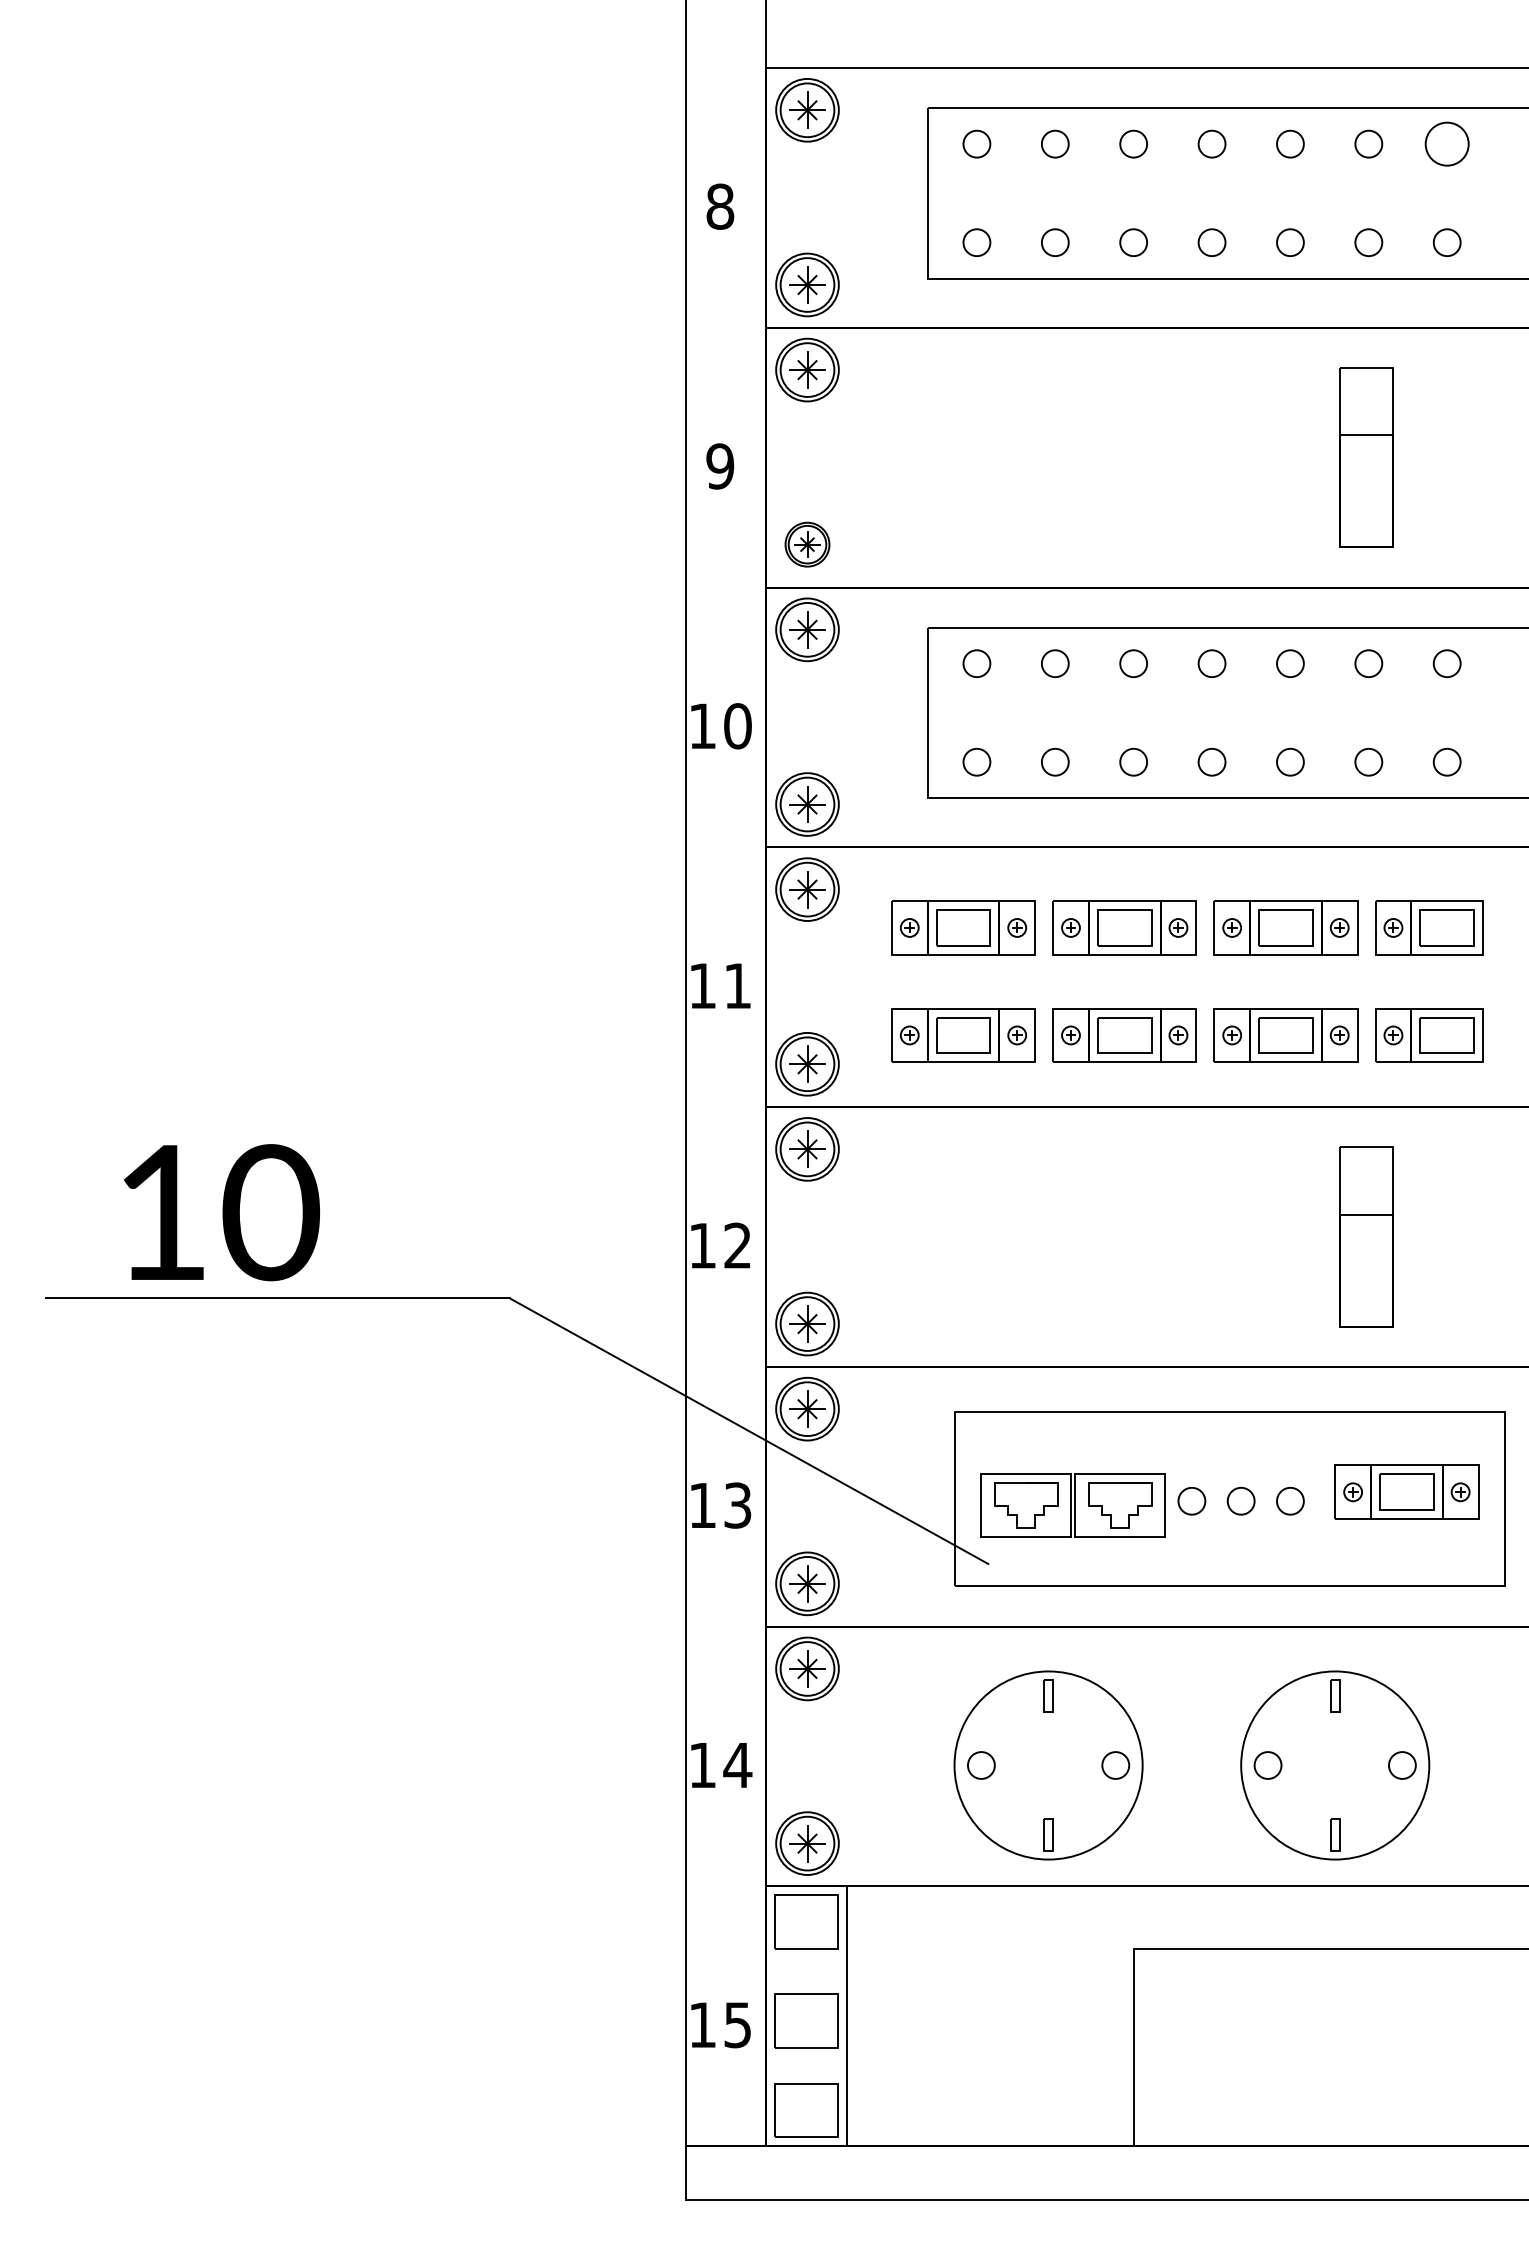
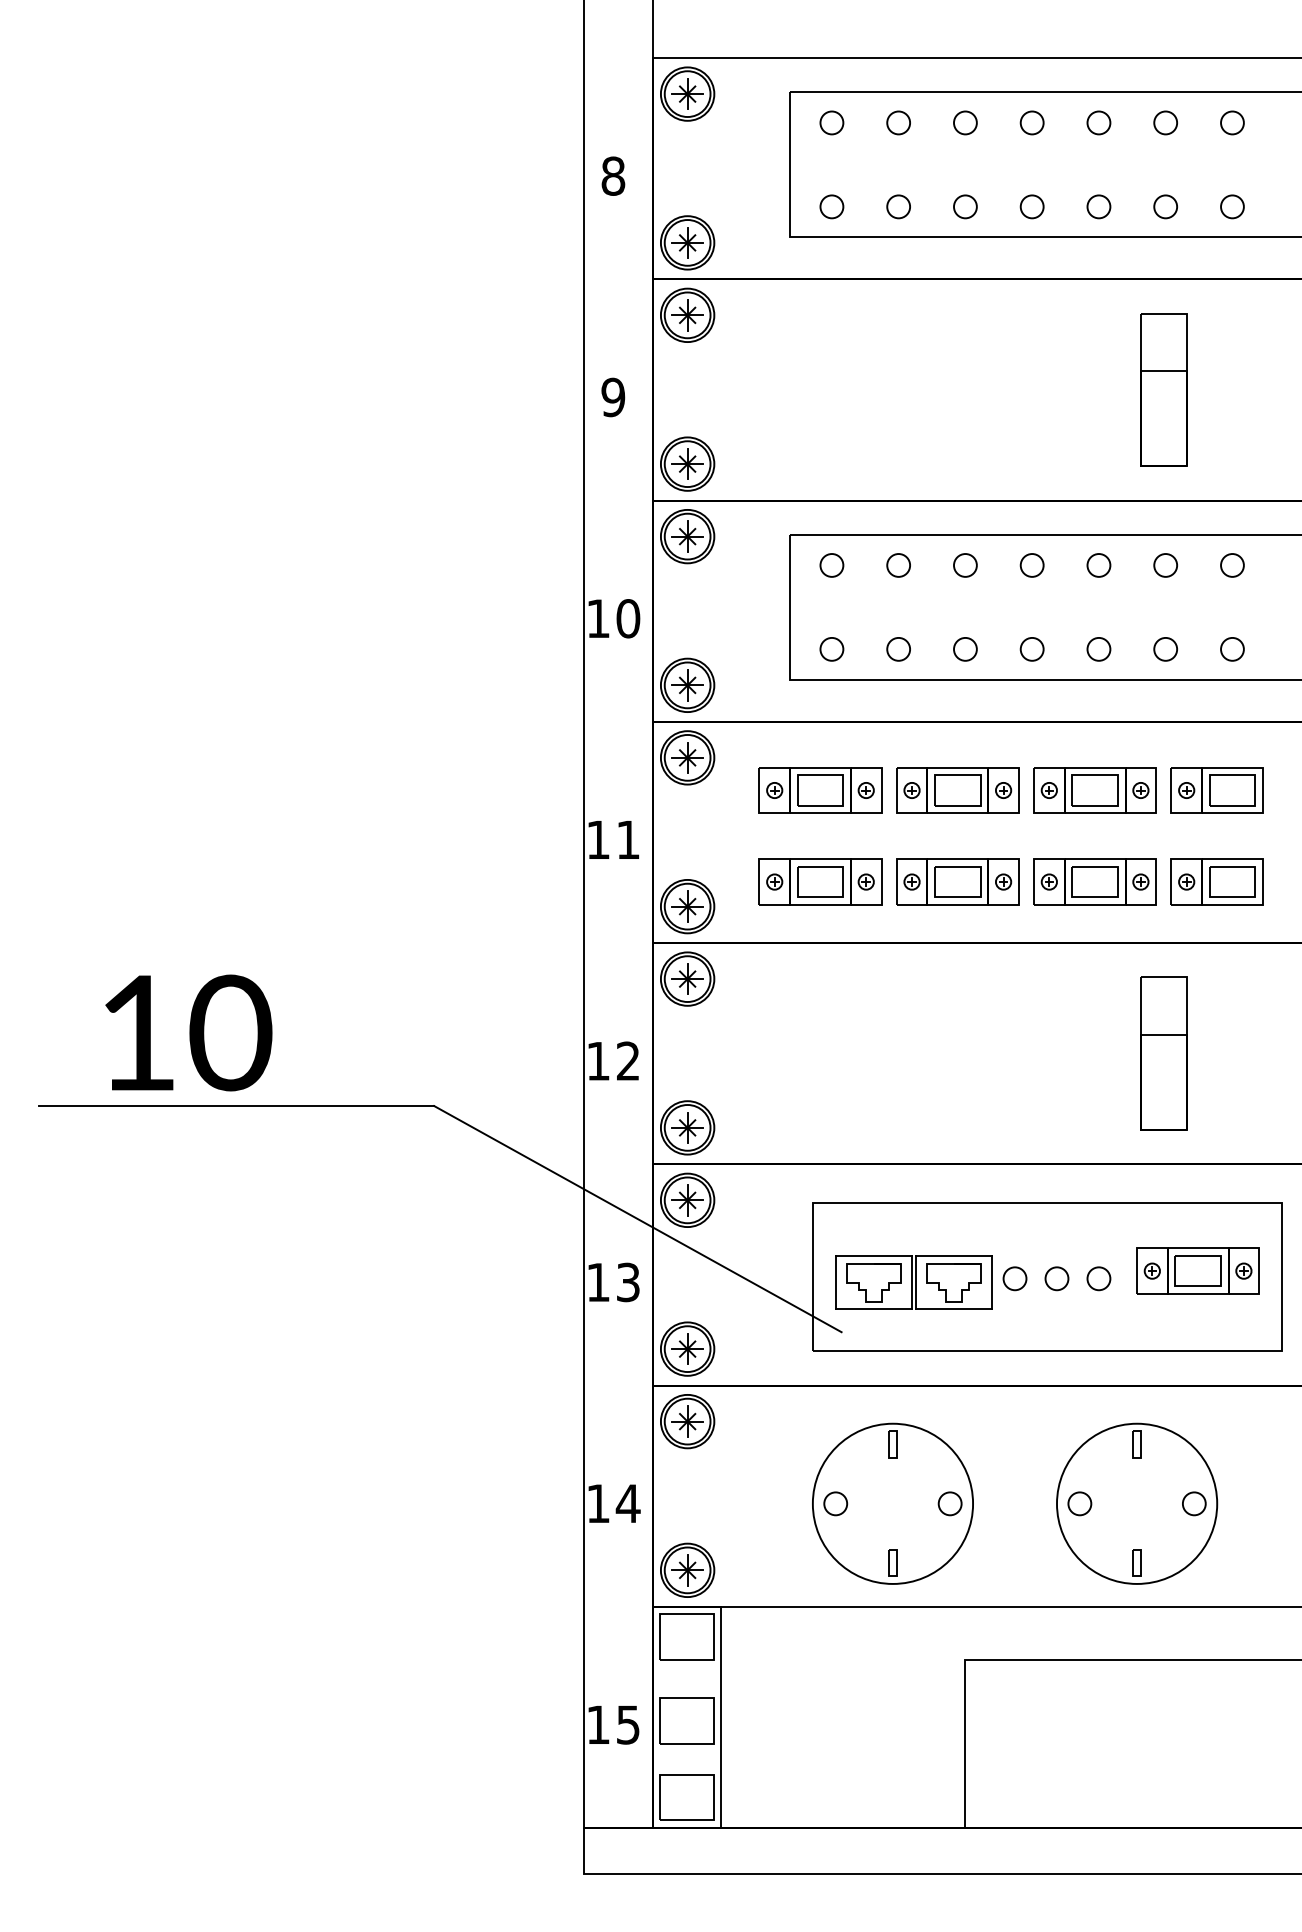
circle: (1446, 143) -> (1231, 122), size x0.62
part: (807, 544) -> (687, 463), size x1.43

